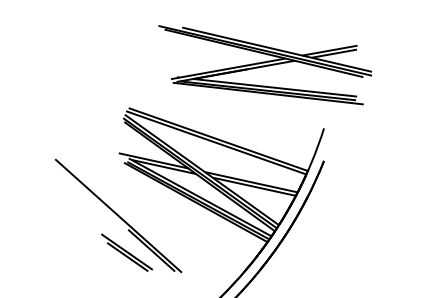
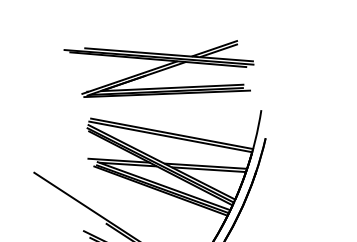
part: (265, 65) -> (161, 69), moved

